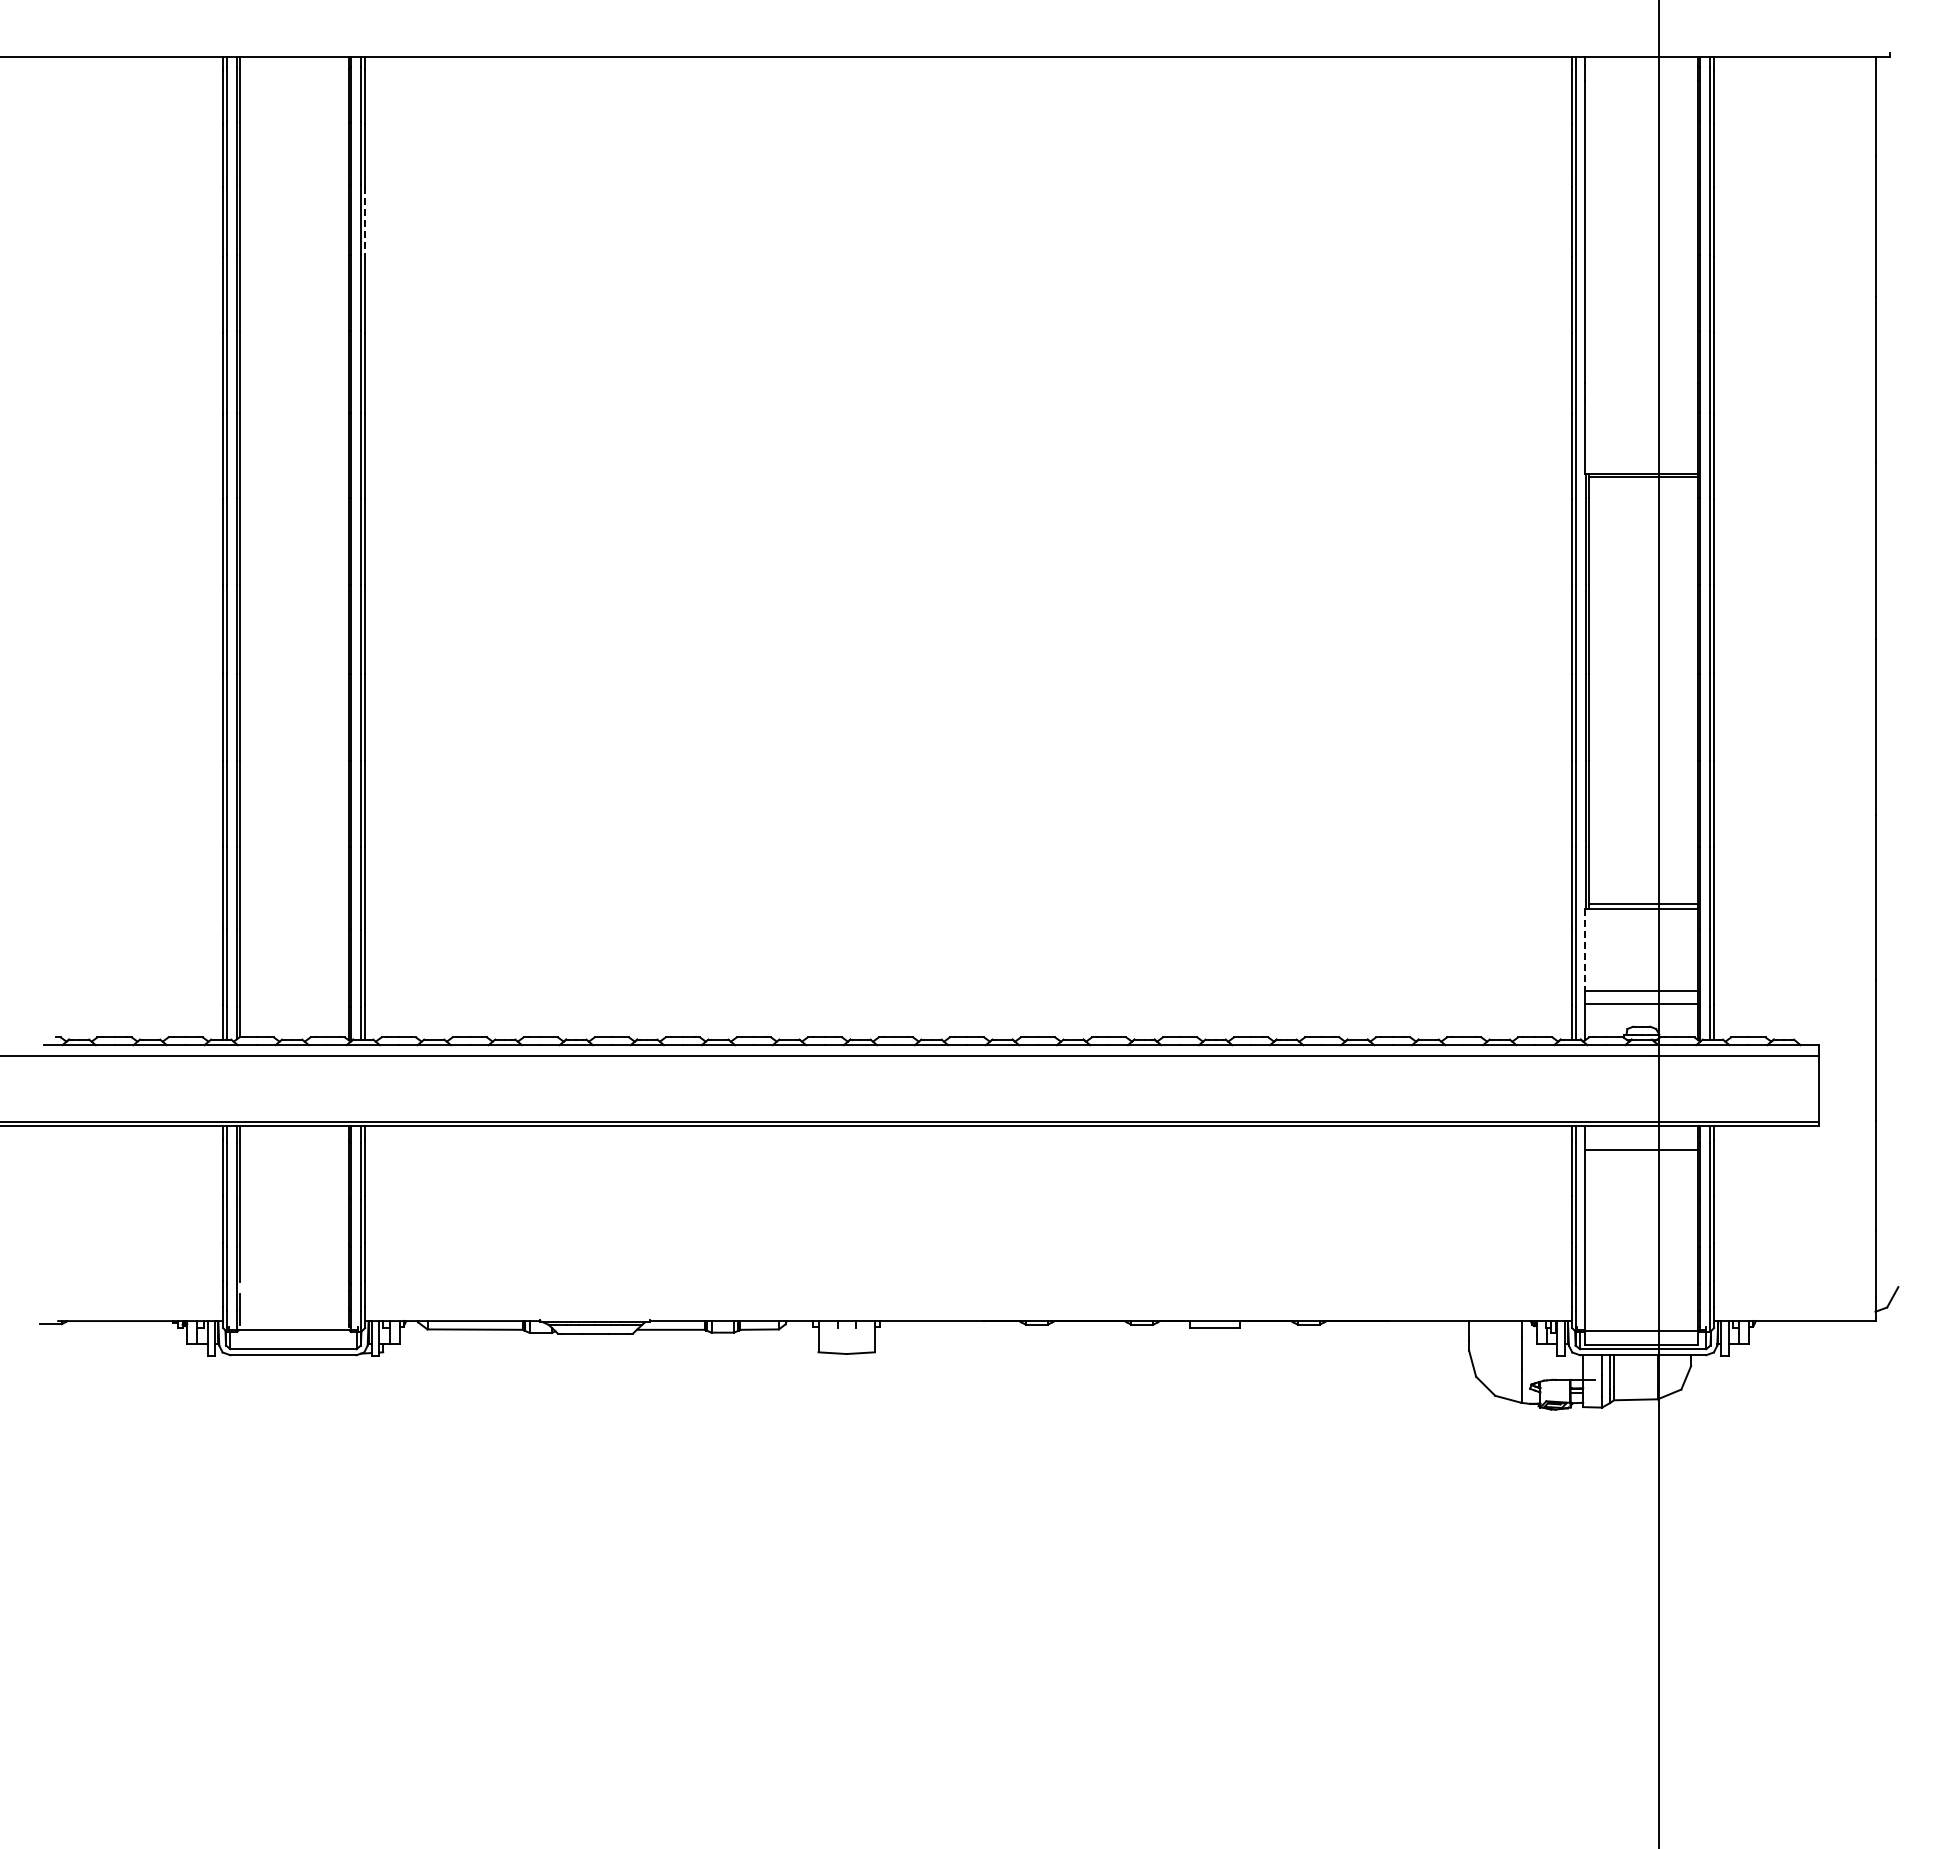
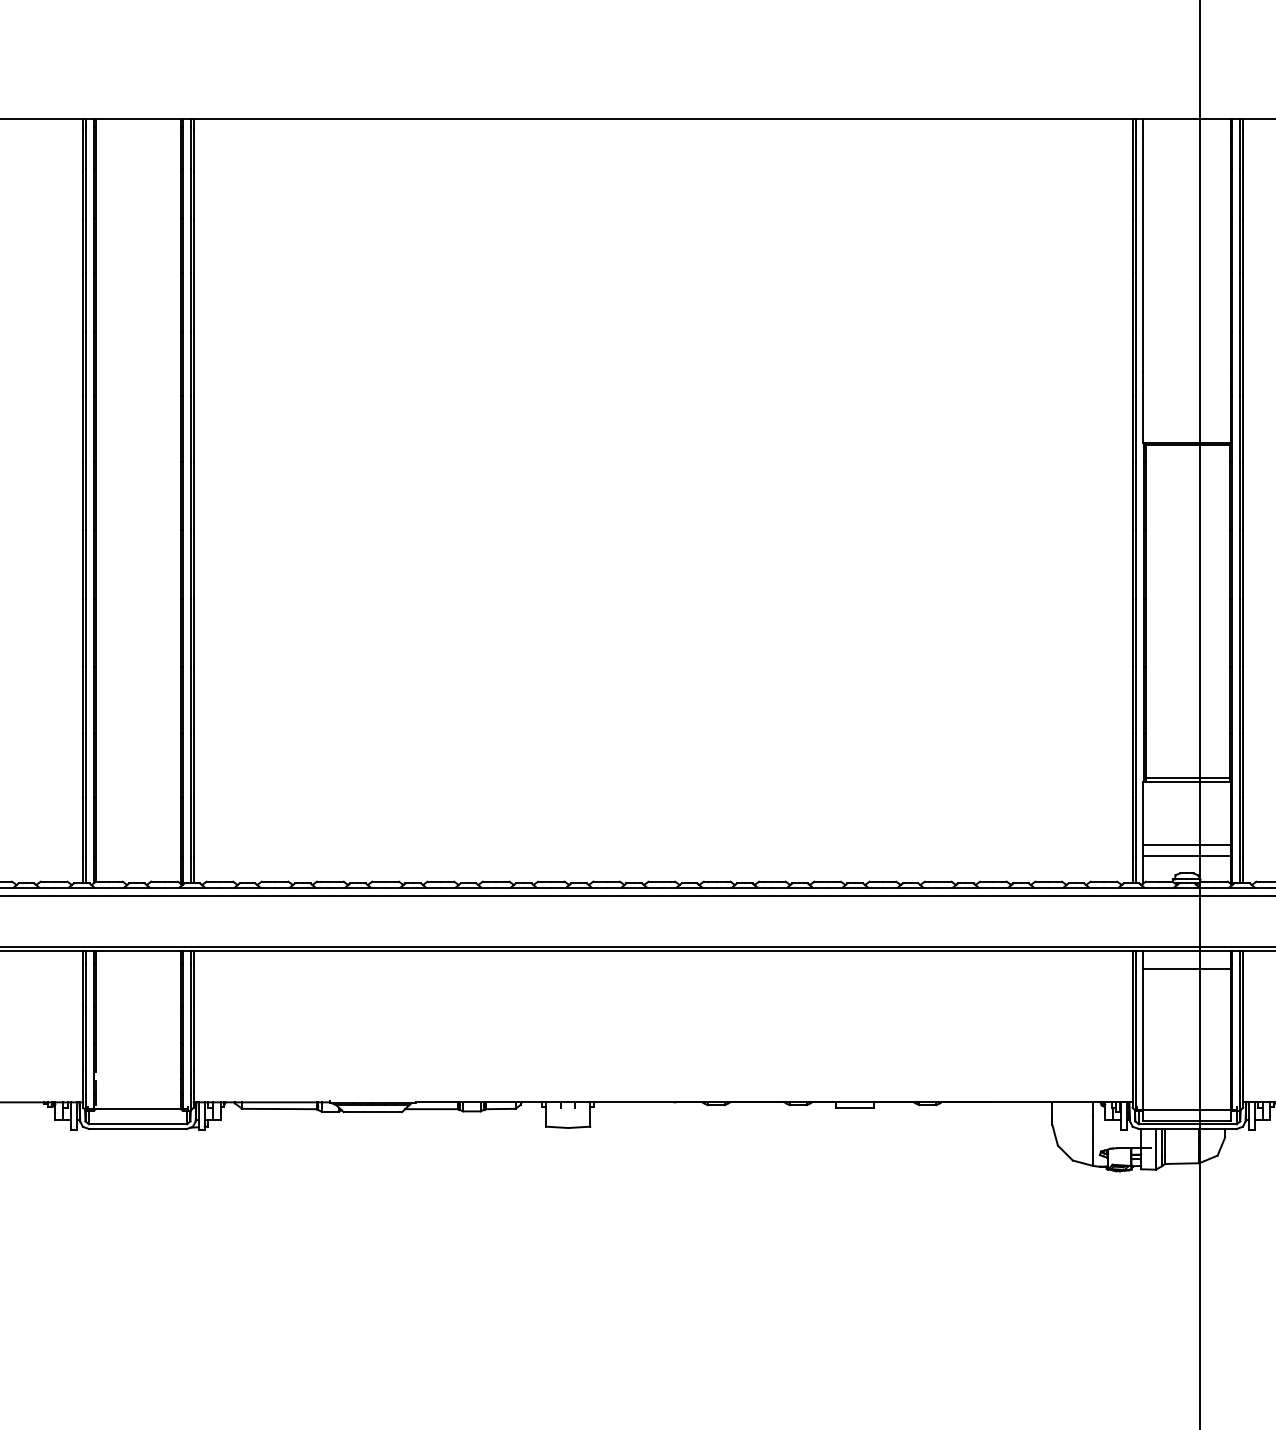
line: (365, 222) -> (193, 247), dashed -> solid
line: (1585, 949) -> (1143, 813), dashed -> solid

